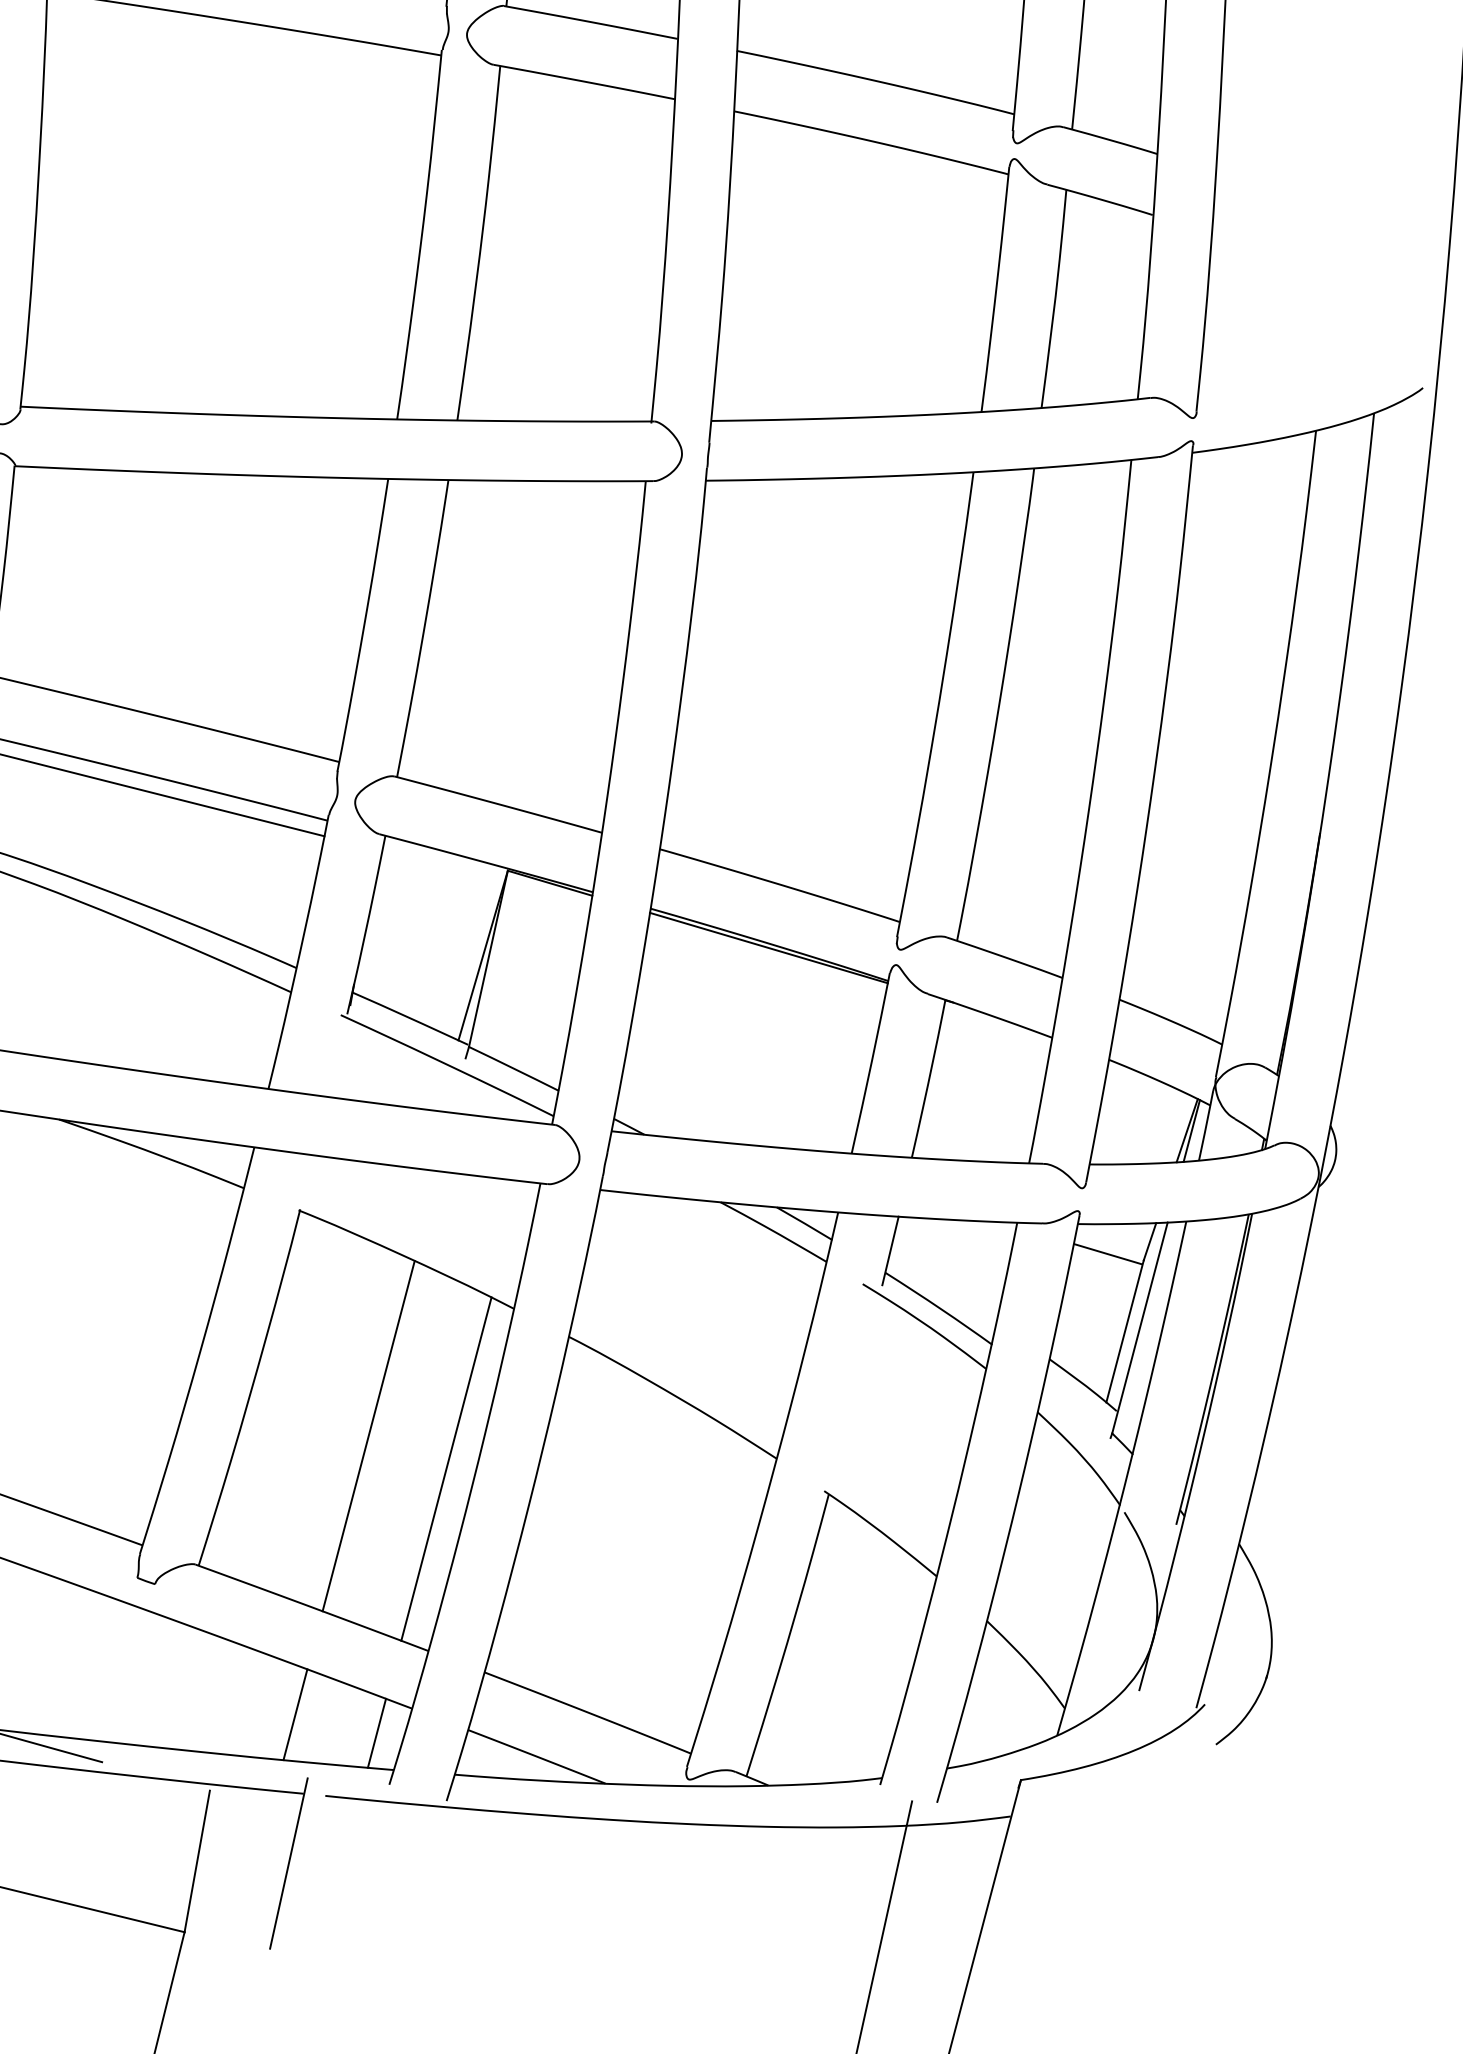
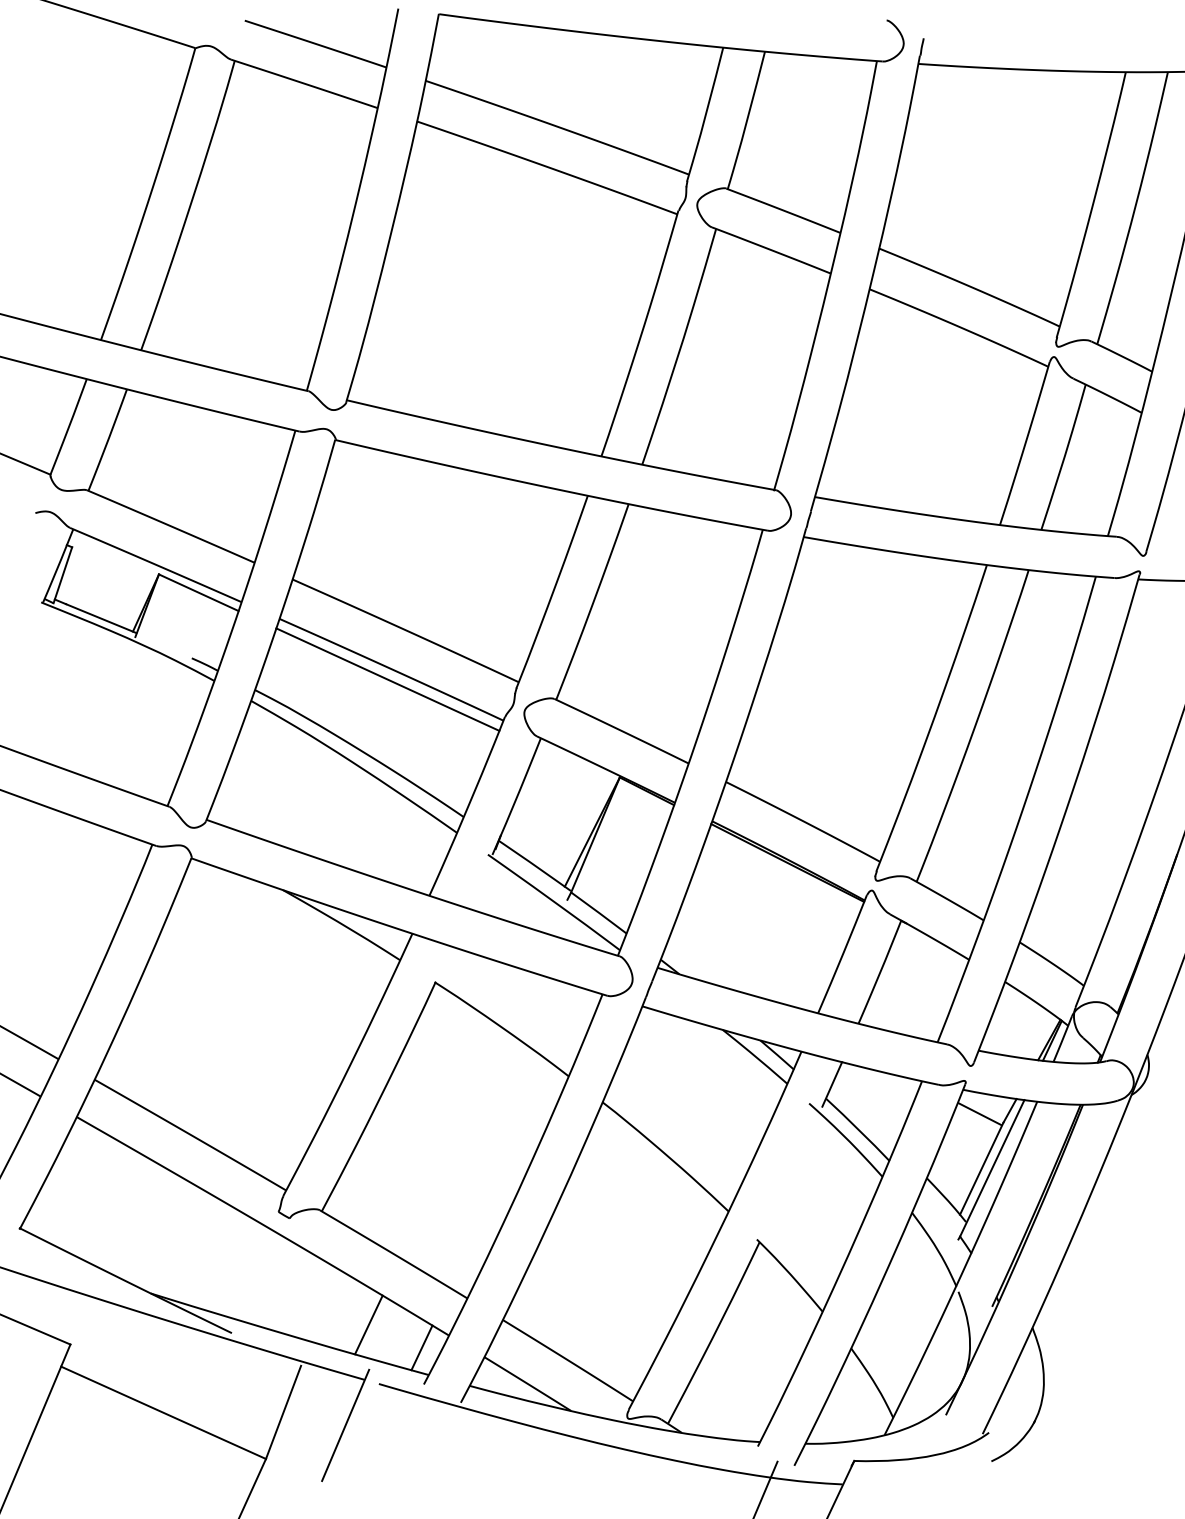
line: (368, 1436) -> (453, 1144), removed
line: (446, 1468) -> (502, 1176), removed

